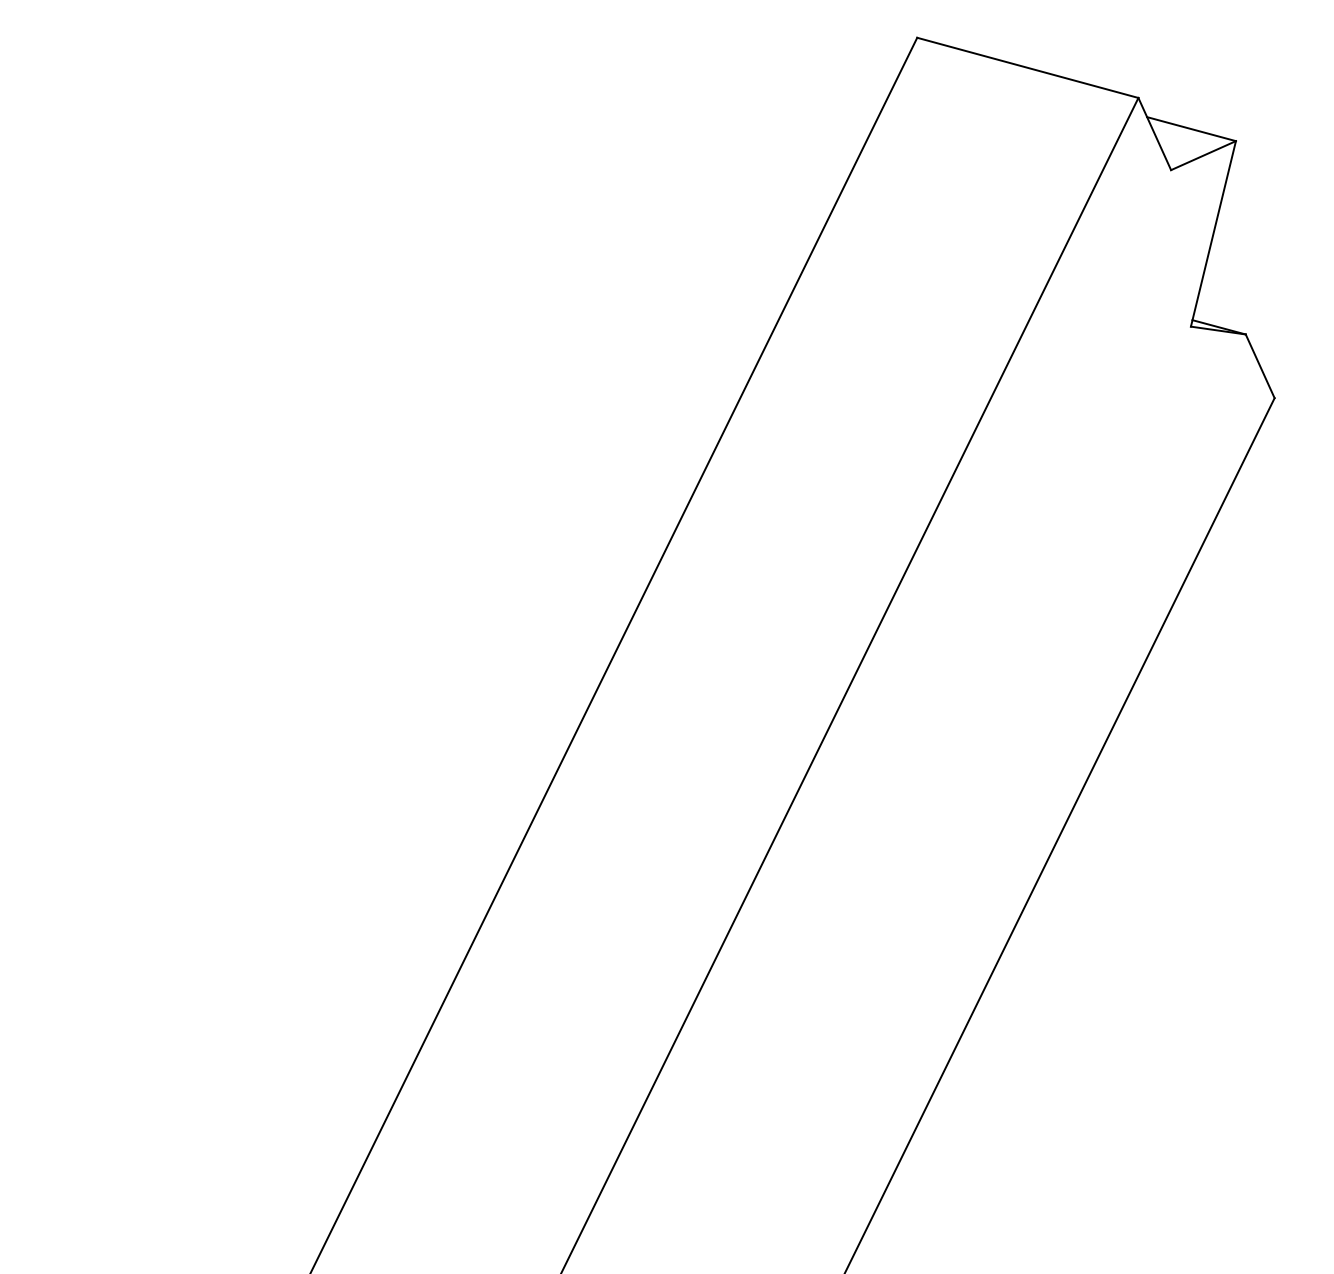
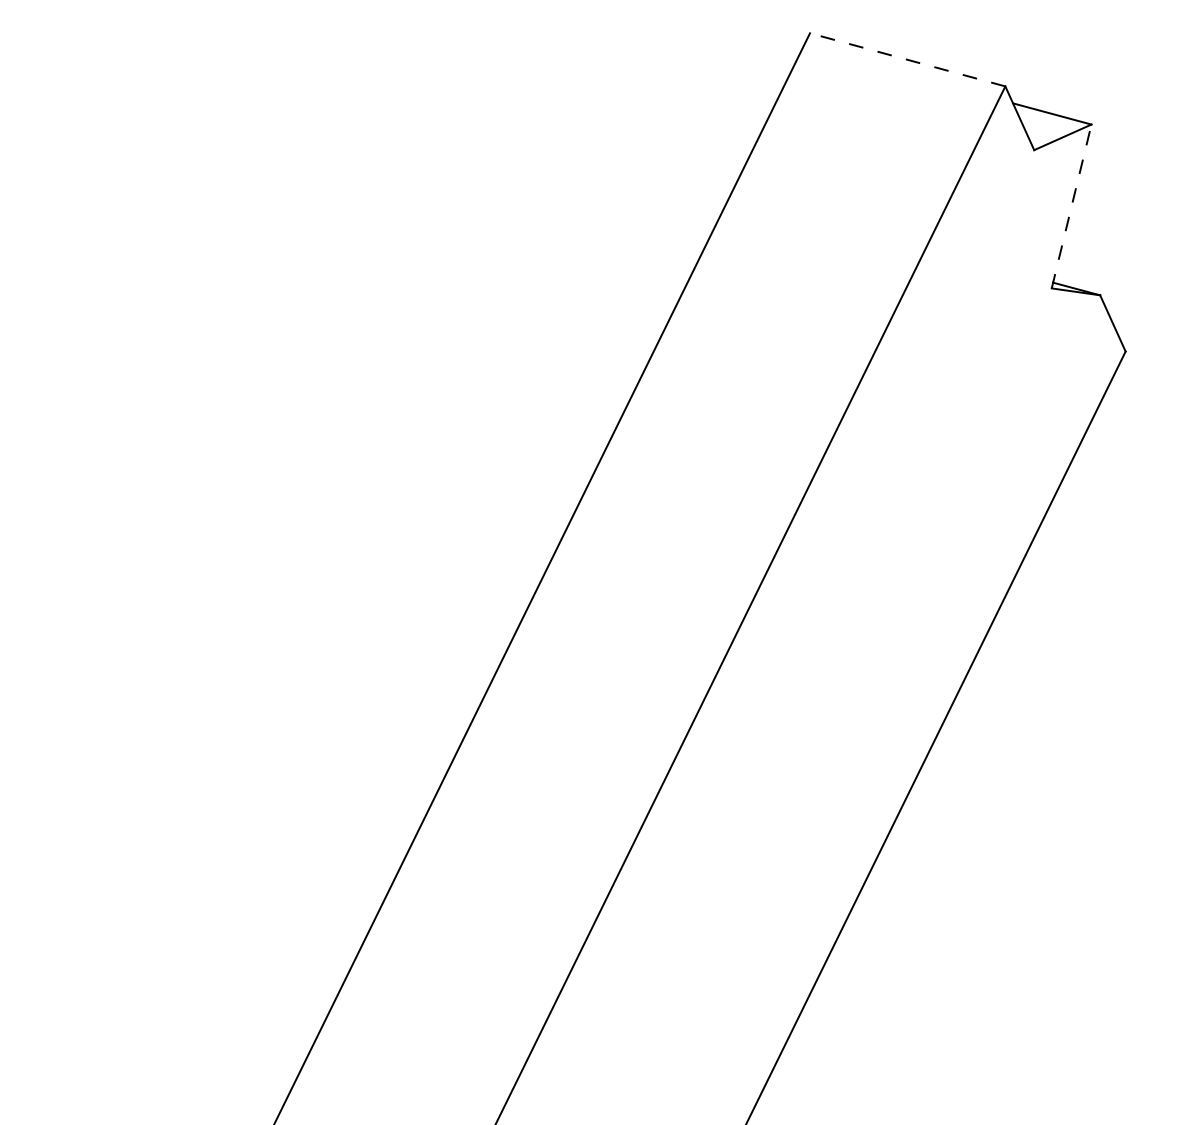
line: (1027, 67) -> (907, 59), solid -> dashed
line: (1213, 233) -> (1071, 206), solid -> dashed

